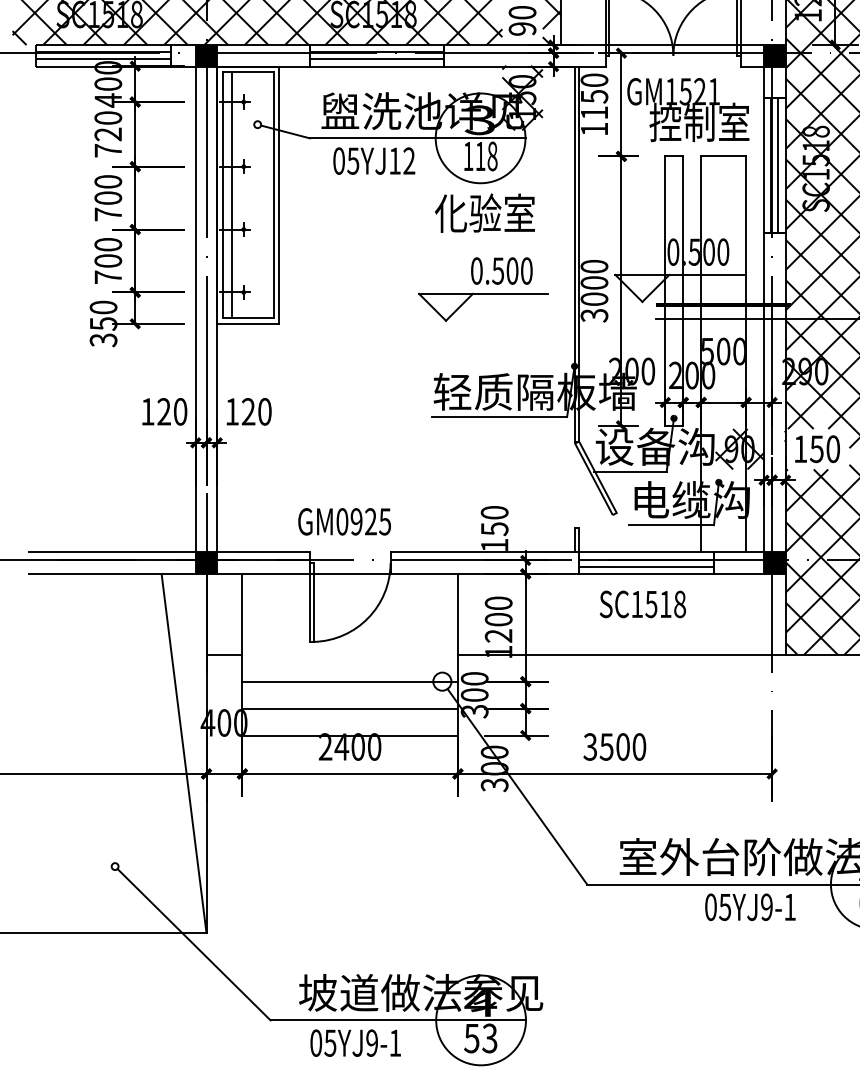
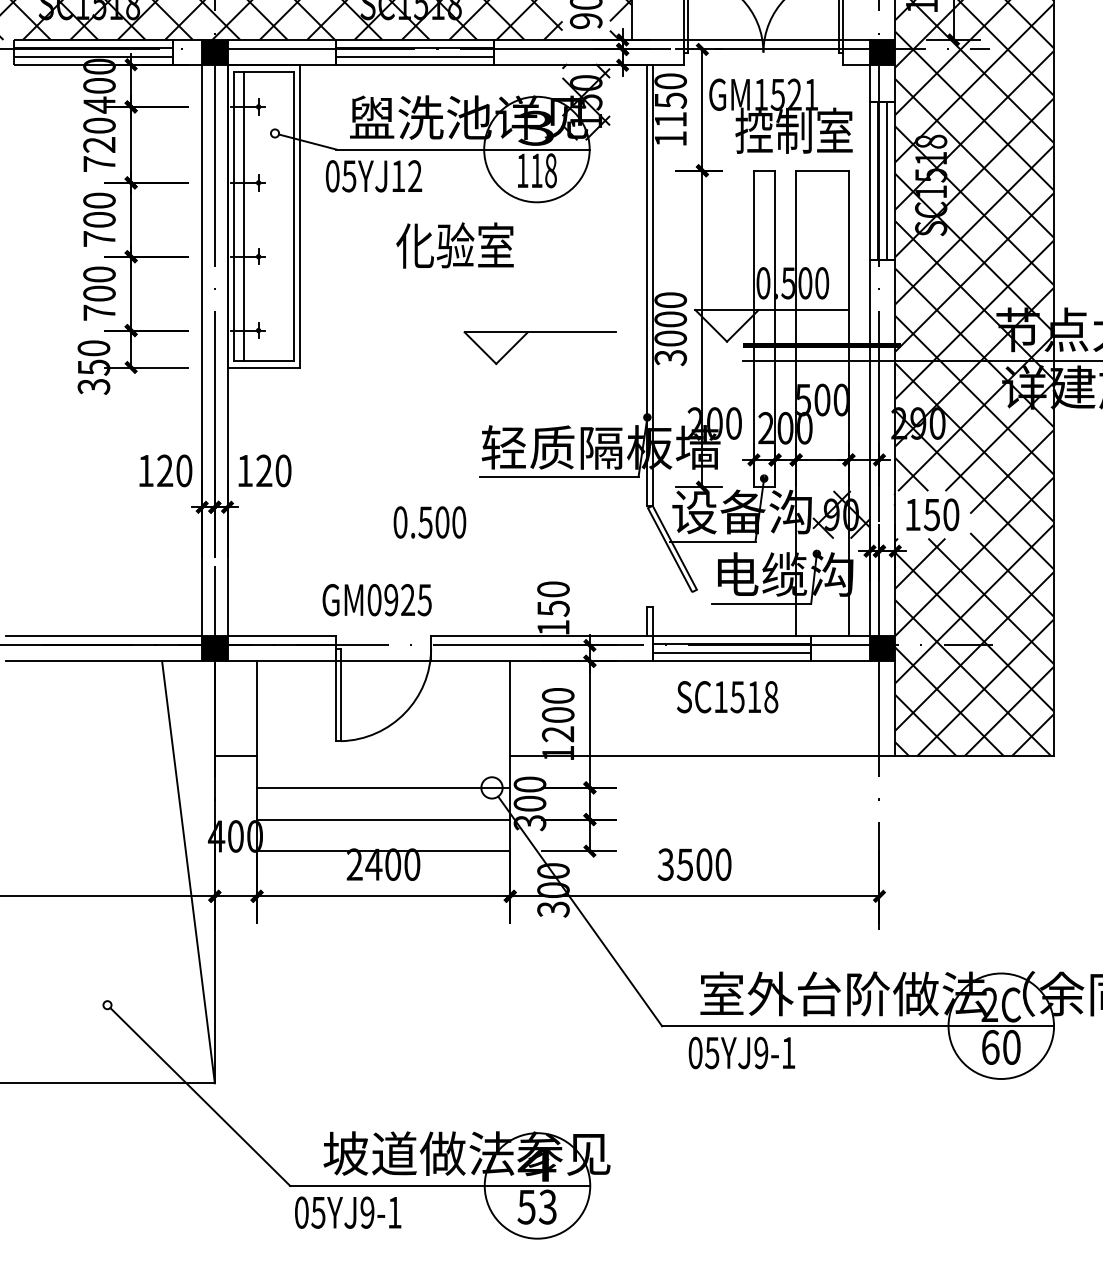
text: (373, 161) -> (373, 176), moved
text: (484, 213) -> (454, 245), moved
text: (501, 271) -> (429, 522), moved
text: (750, 906) -> (741, 1052), moved
text: (355, 1043) -> (348, 1212), moved

